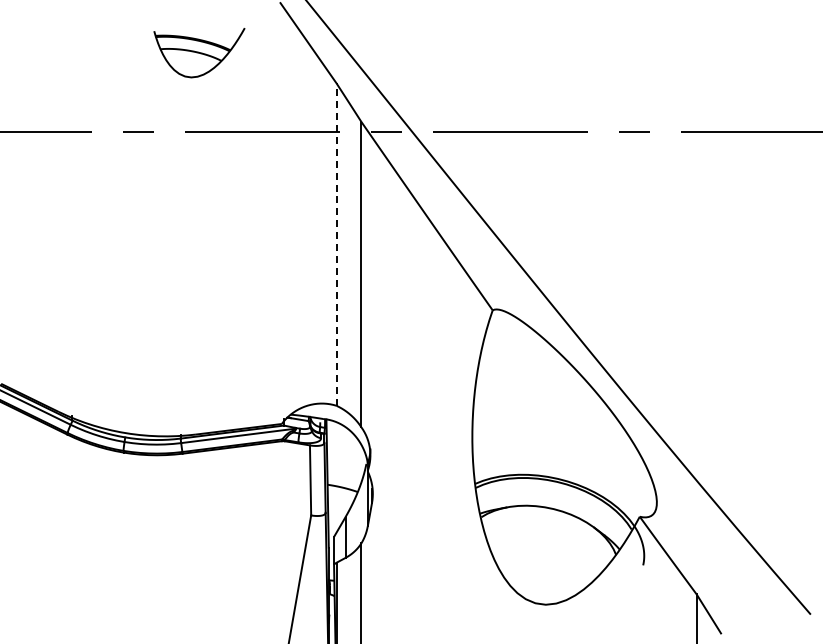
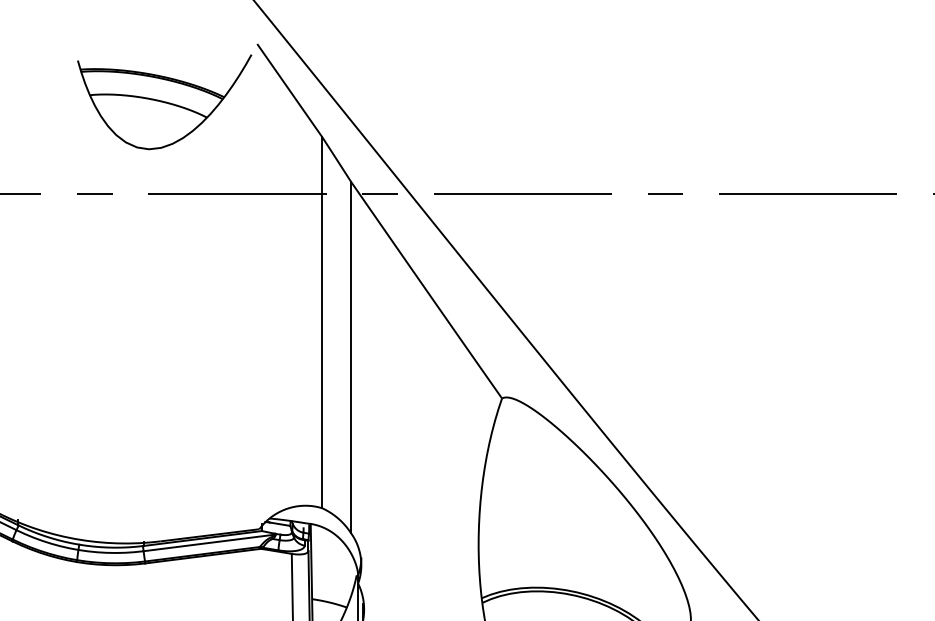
part: (199, 52) -> (164, 101), size x1.67
line: (336, 244) -> (322, 322), dashed -> solid

